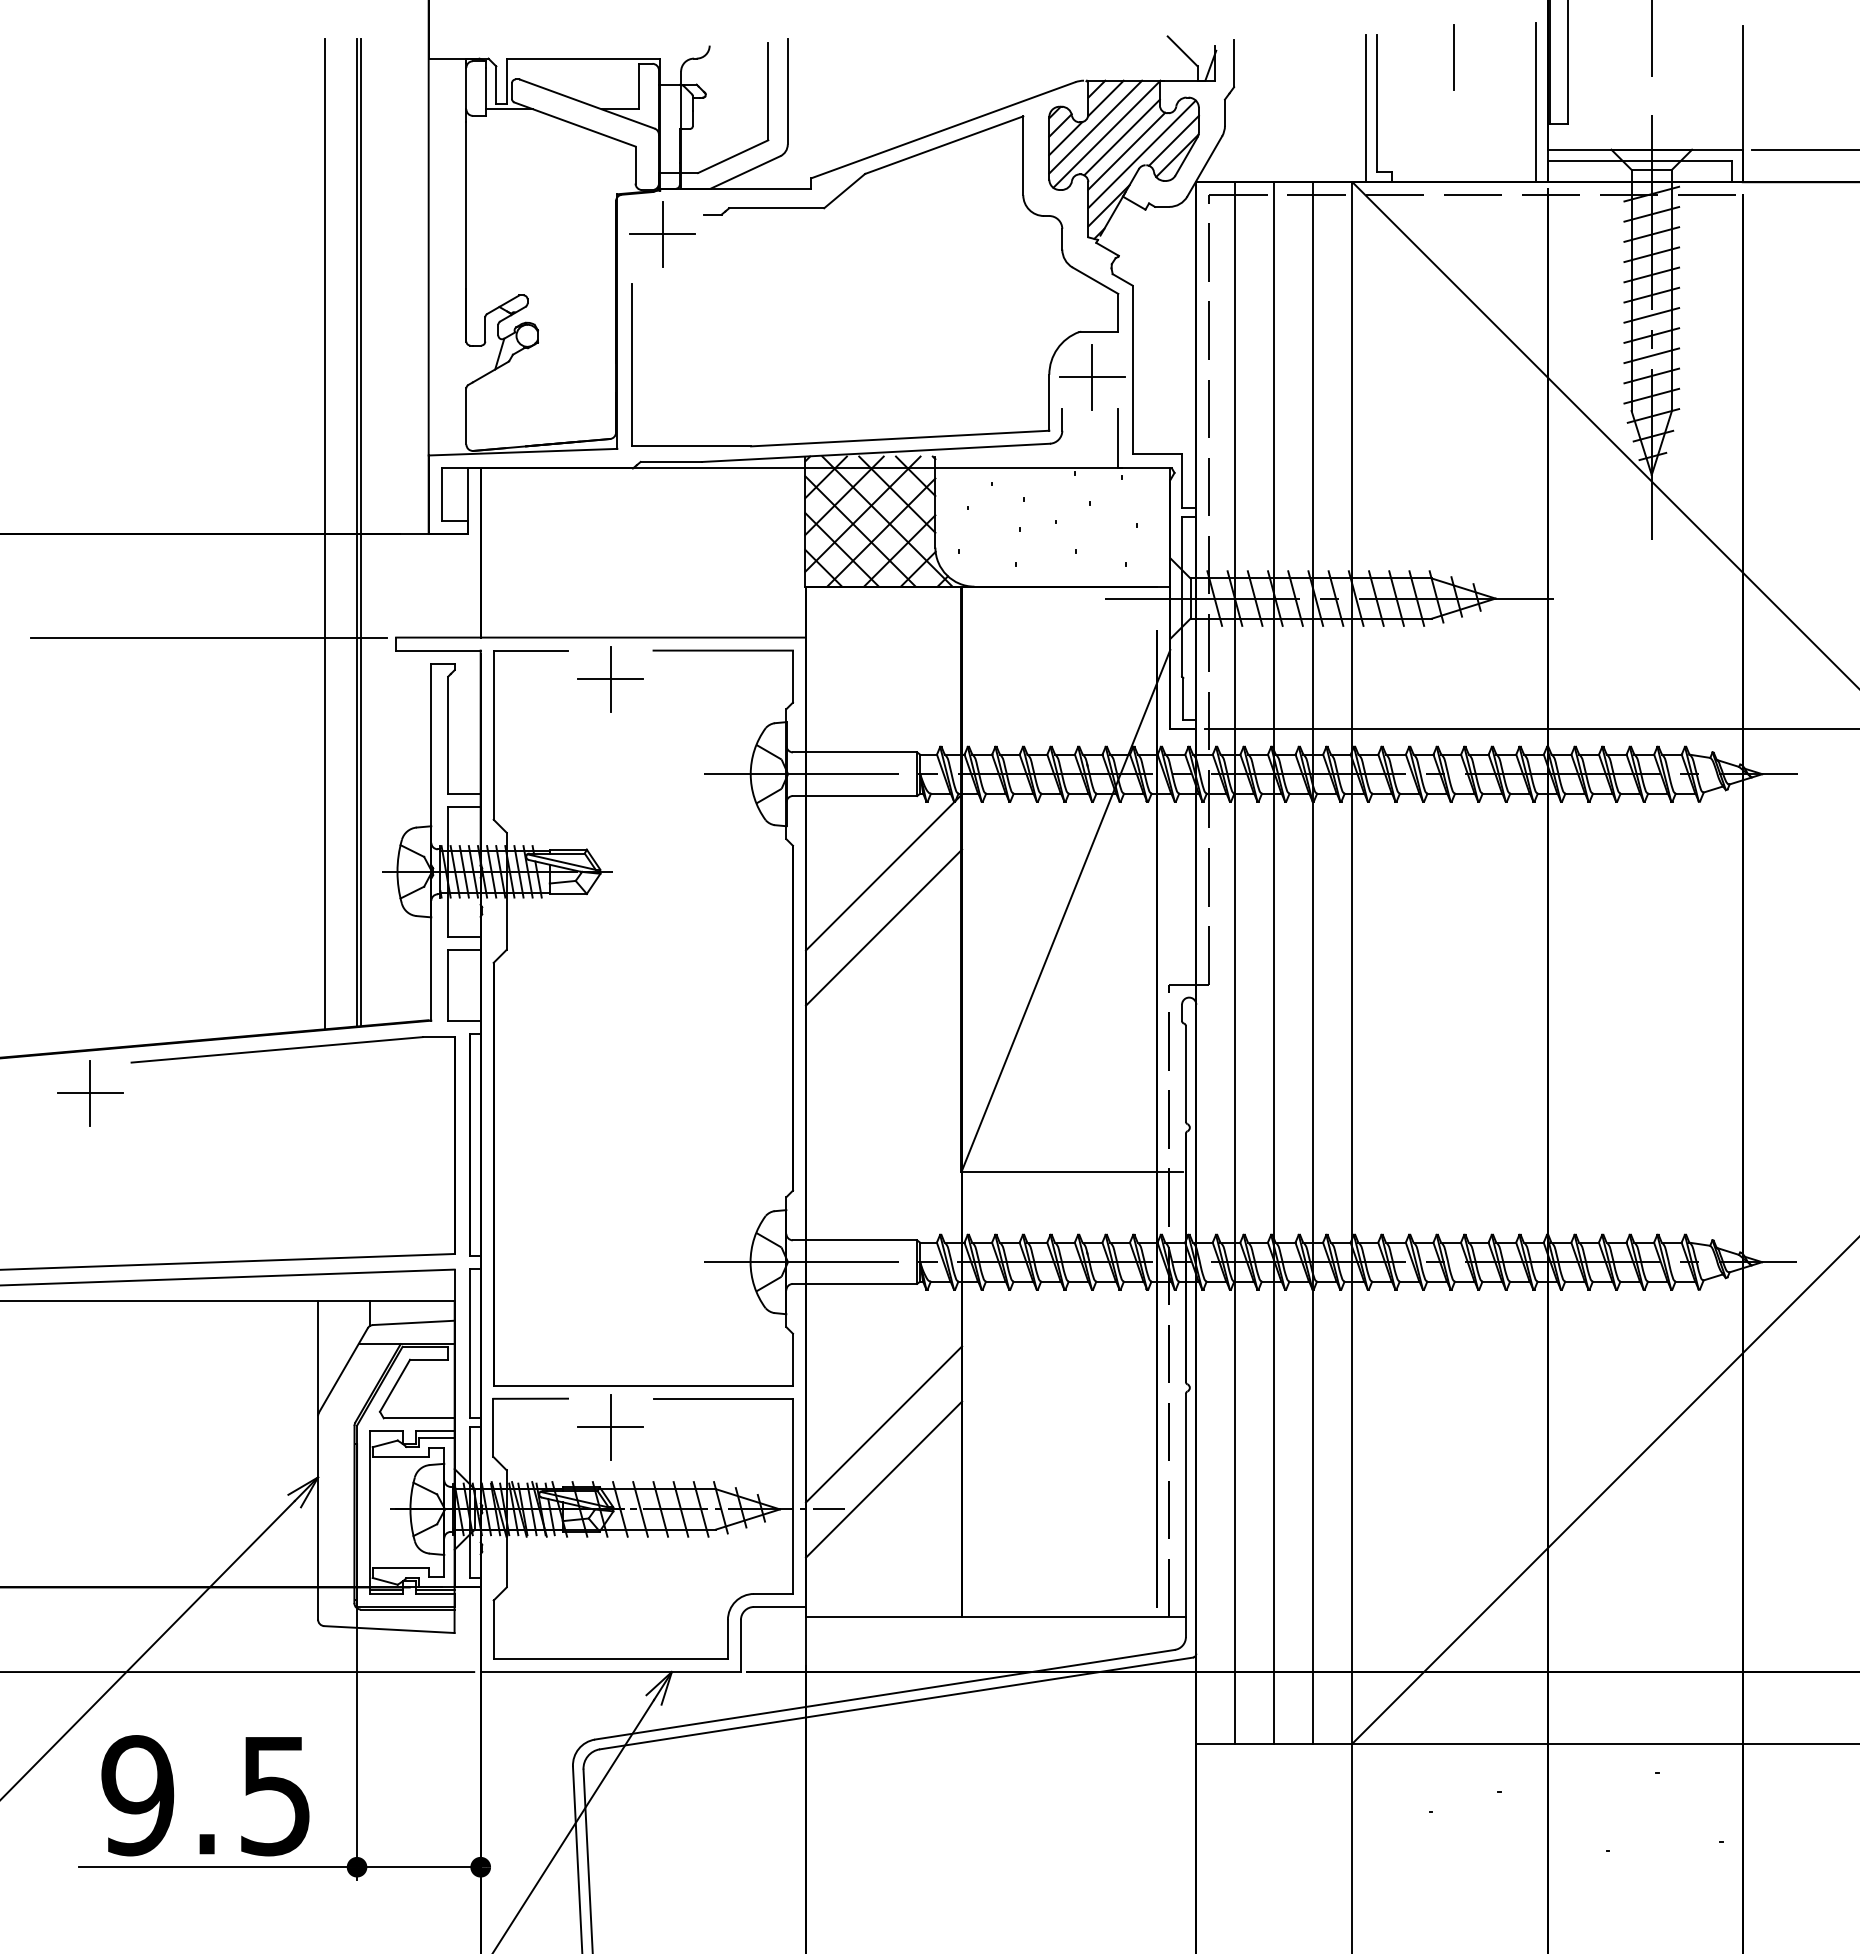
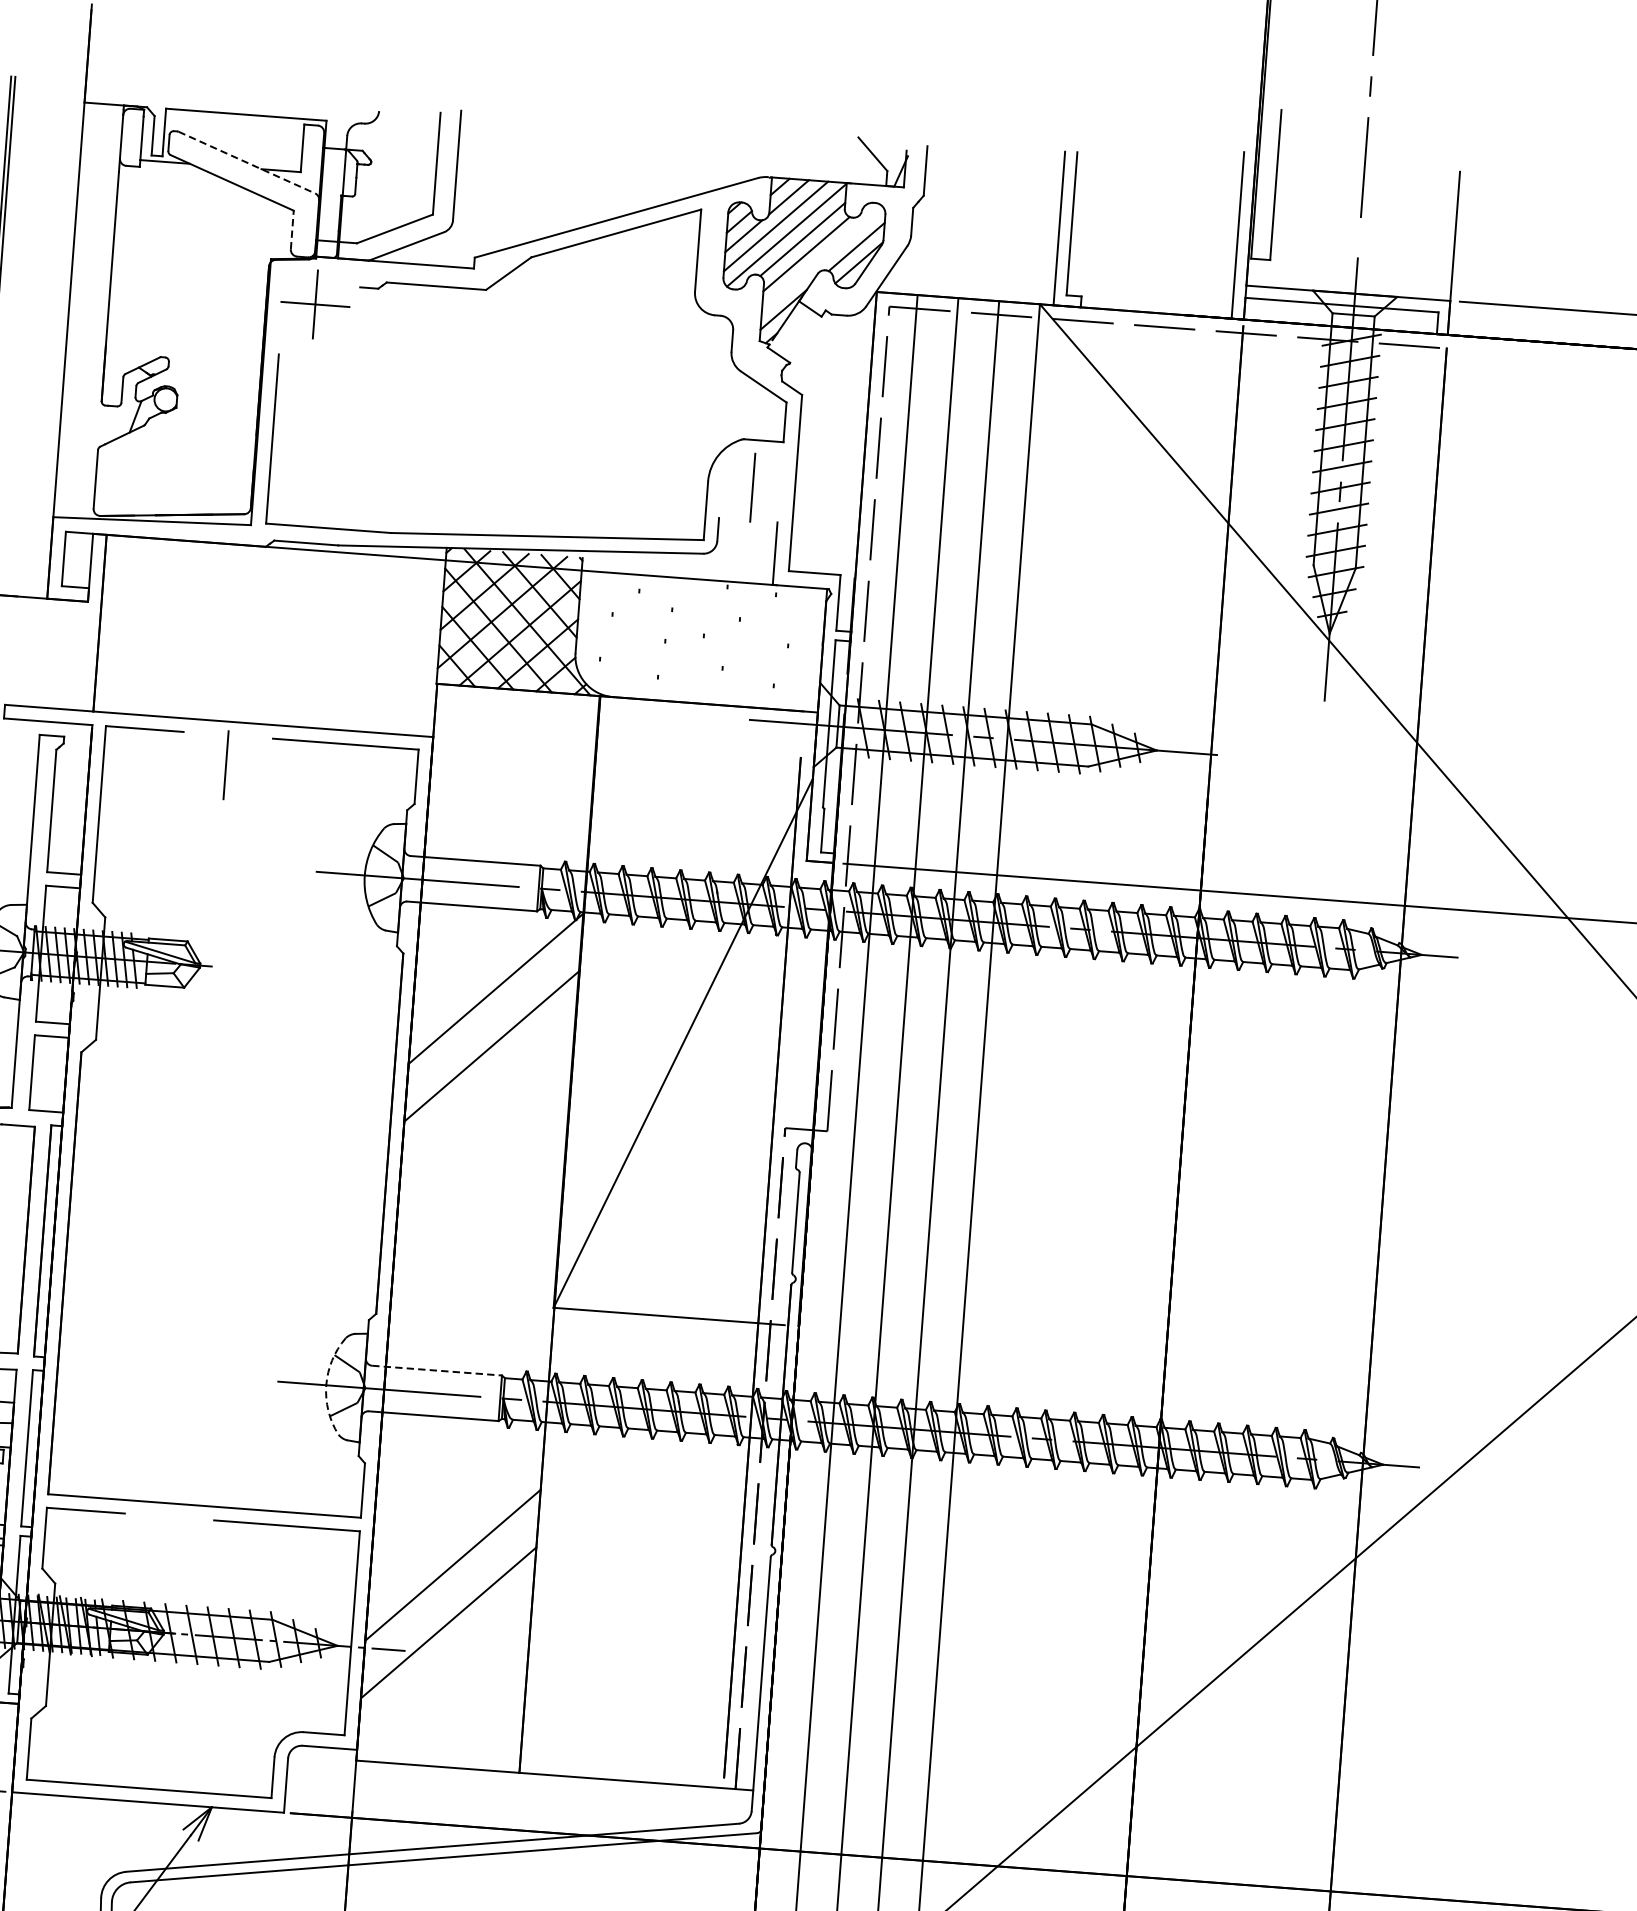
line: (1453, 57) -> (1155, 181), removed
line: (587, 104) -> (246, 162), solid -> dashed
line: (1141, 154) -> (821, 258), removed
line: (635, 164) -> (292, 229), solid -> dashed
line: (1091, 377) -> (751, 487), removed
line: (610, 679) -> (225, 765), removed
line: (855, 1240) -> (437, 1370), solid -> dashed
arc: (750, 1262) -> (326, 1385), solid -> dashed
part: (610, 1427) -> (166, 1546), removed

